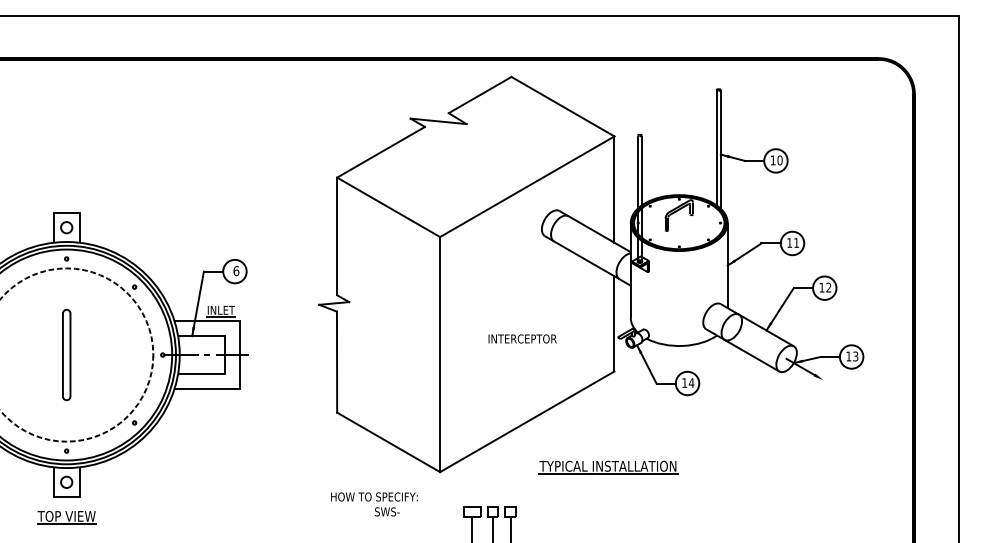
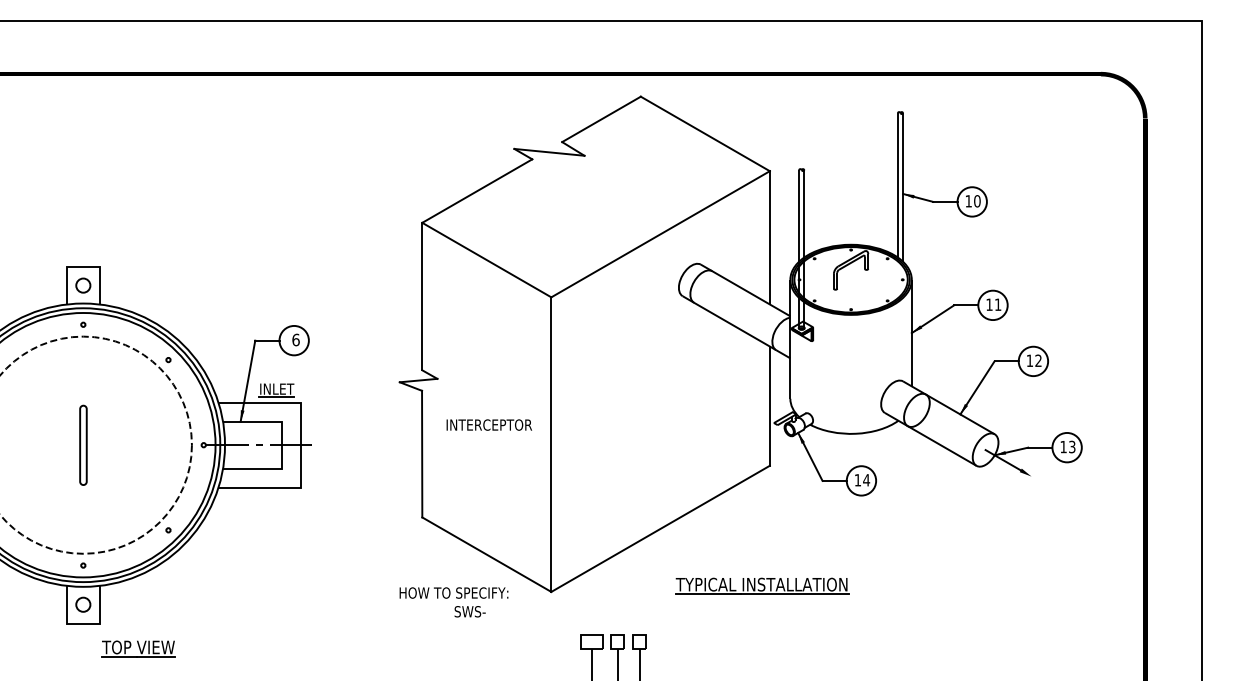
text: (522, 338) -> (489, 424), moved
part: (66, 355) -> (83, 445), size x0.7
text: (374, 504) -> (454, 602), moved
part: (66, 517) -> (138, 648), moved

